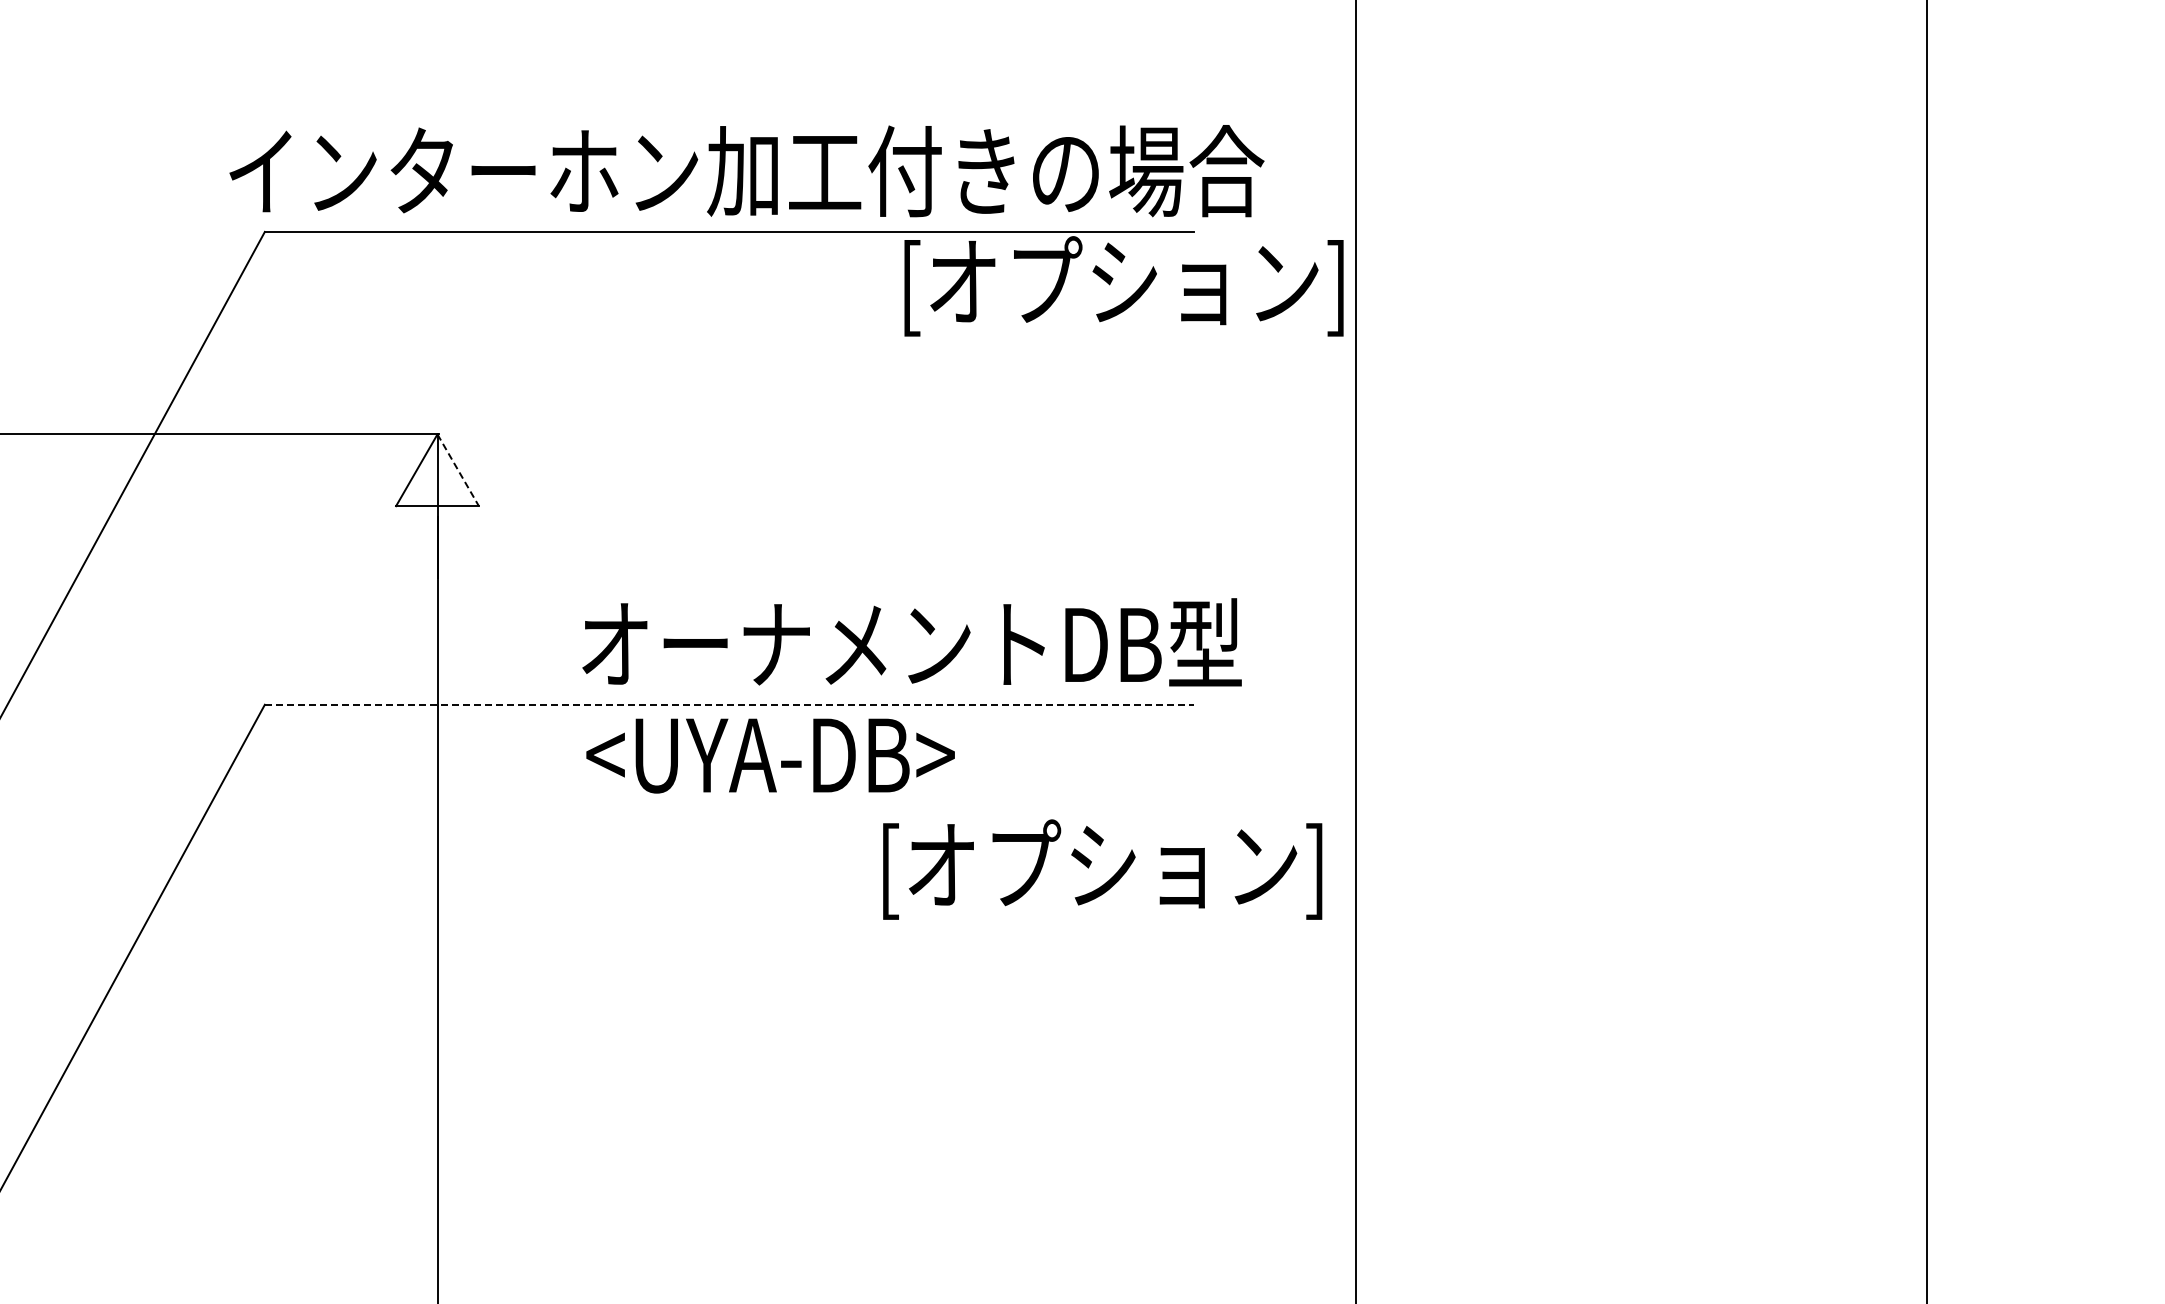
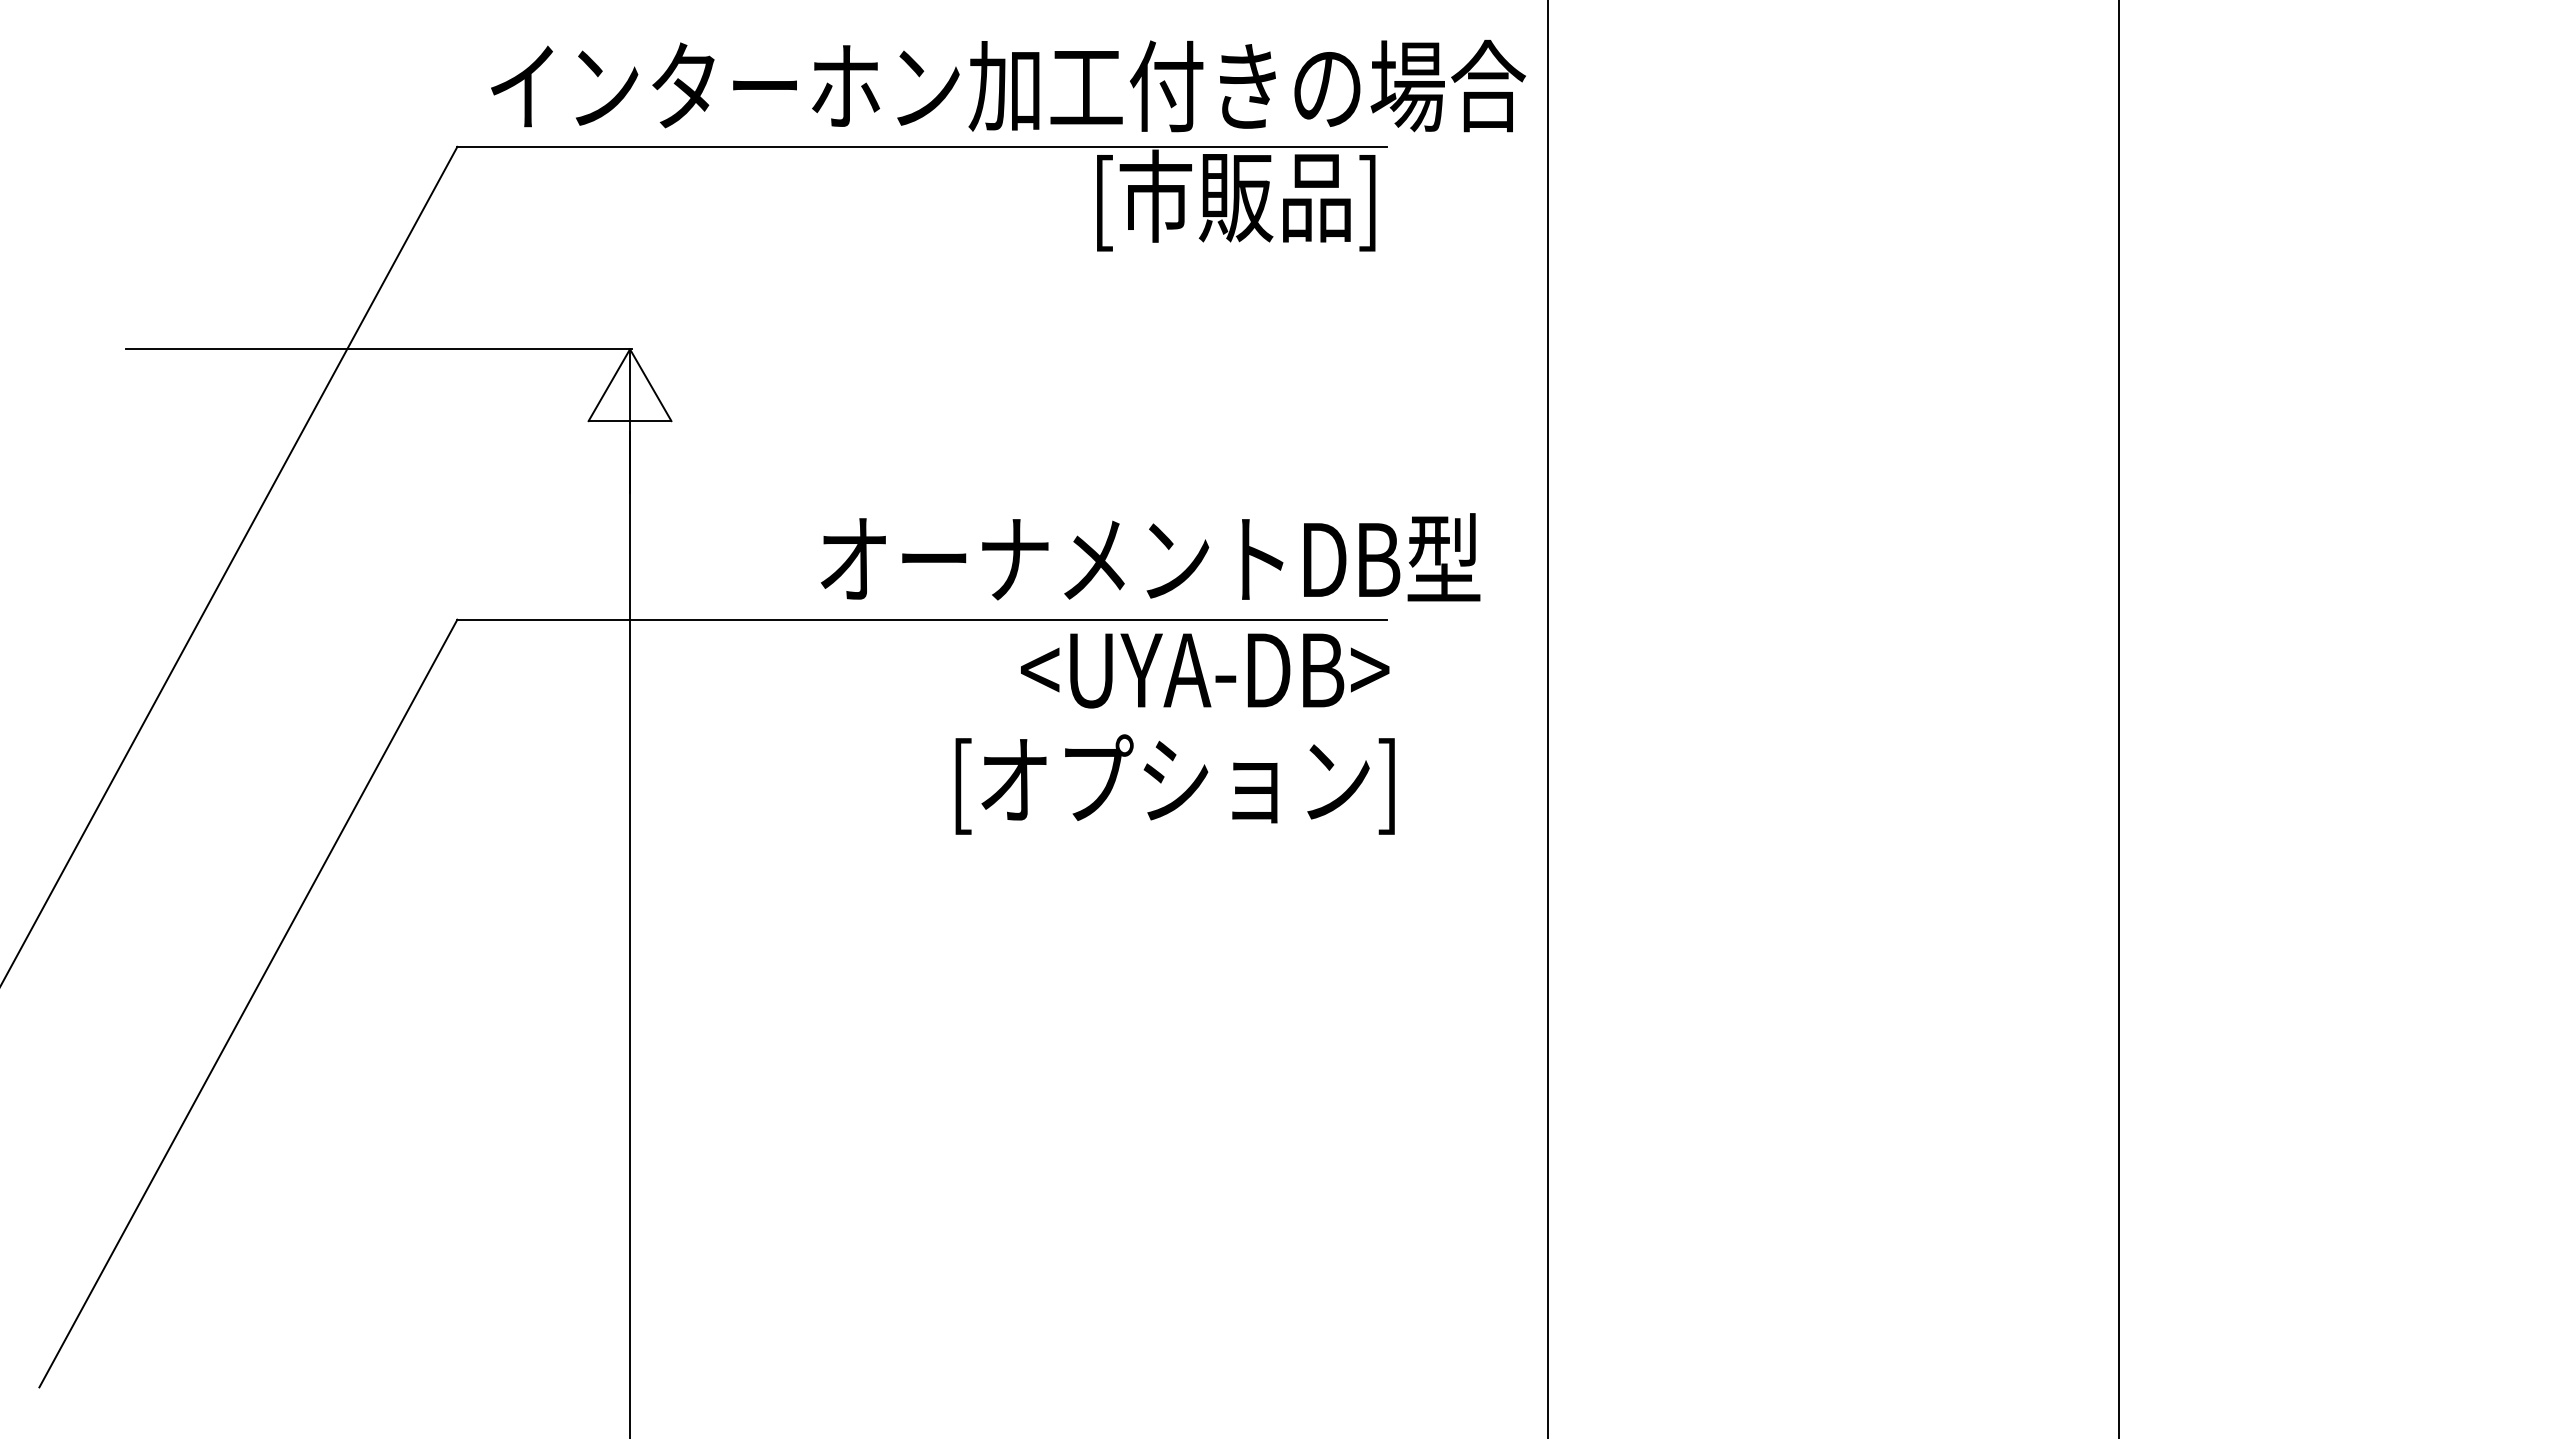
text: (746, 170) -> (1008, 85), moved
text: (1134, 285) -> (1327, 200), [オプション] -> [市販品]
line: (457, 470) -> (650, 385), dashed -> solid
text: (911, 642) -> (1150, 557), moved
line: (729, 704) -> (922, 619), dashed -> solid
text: (770, 755) -> (1205, 670), moved
text: (1101, 869) -> (1174, 784), moved

